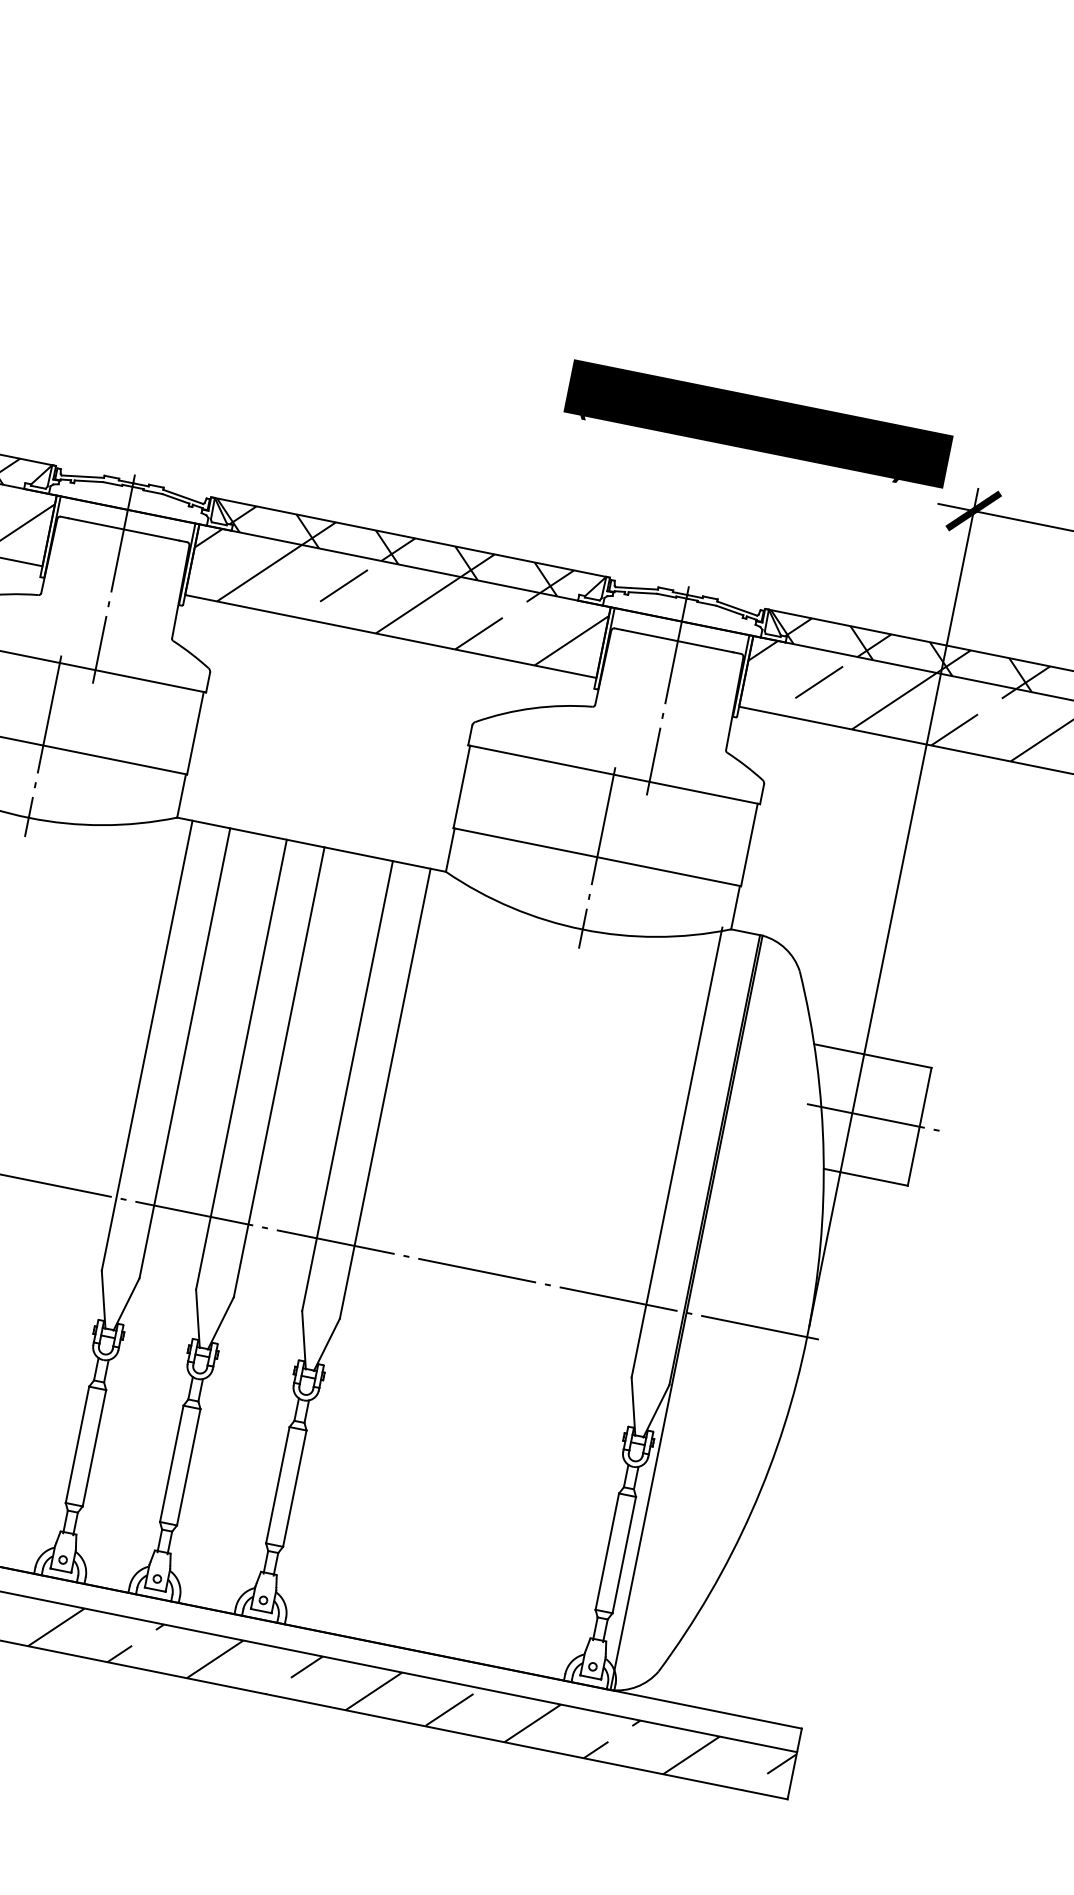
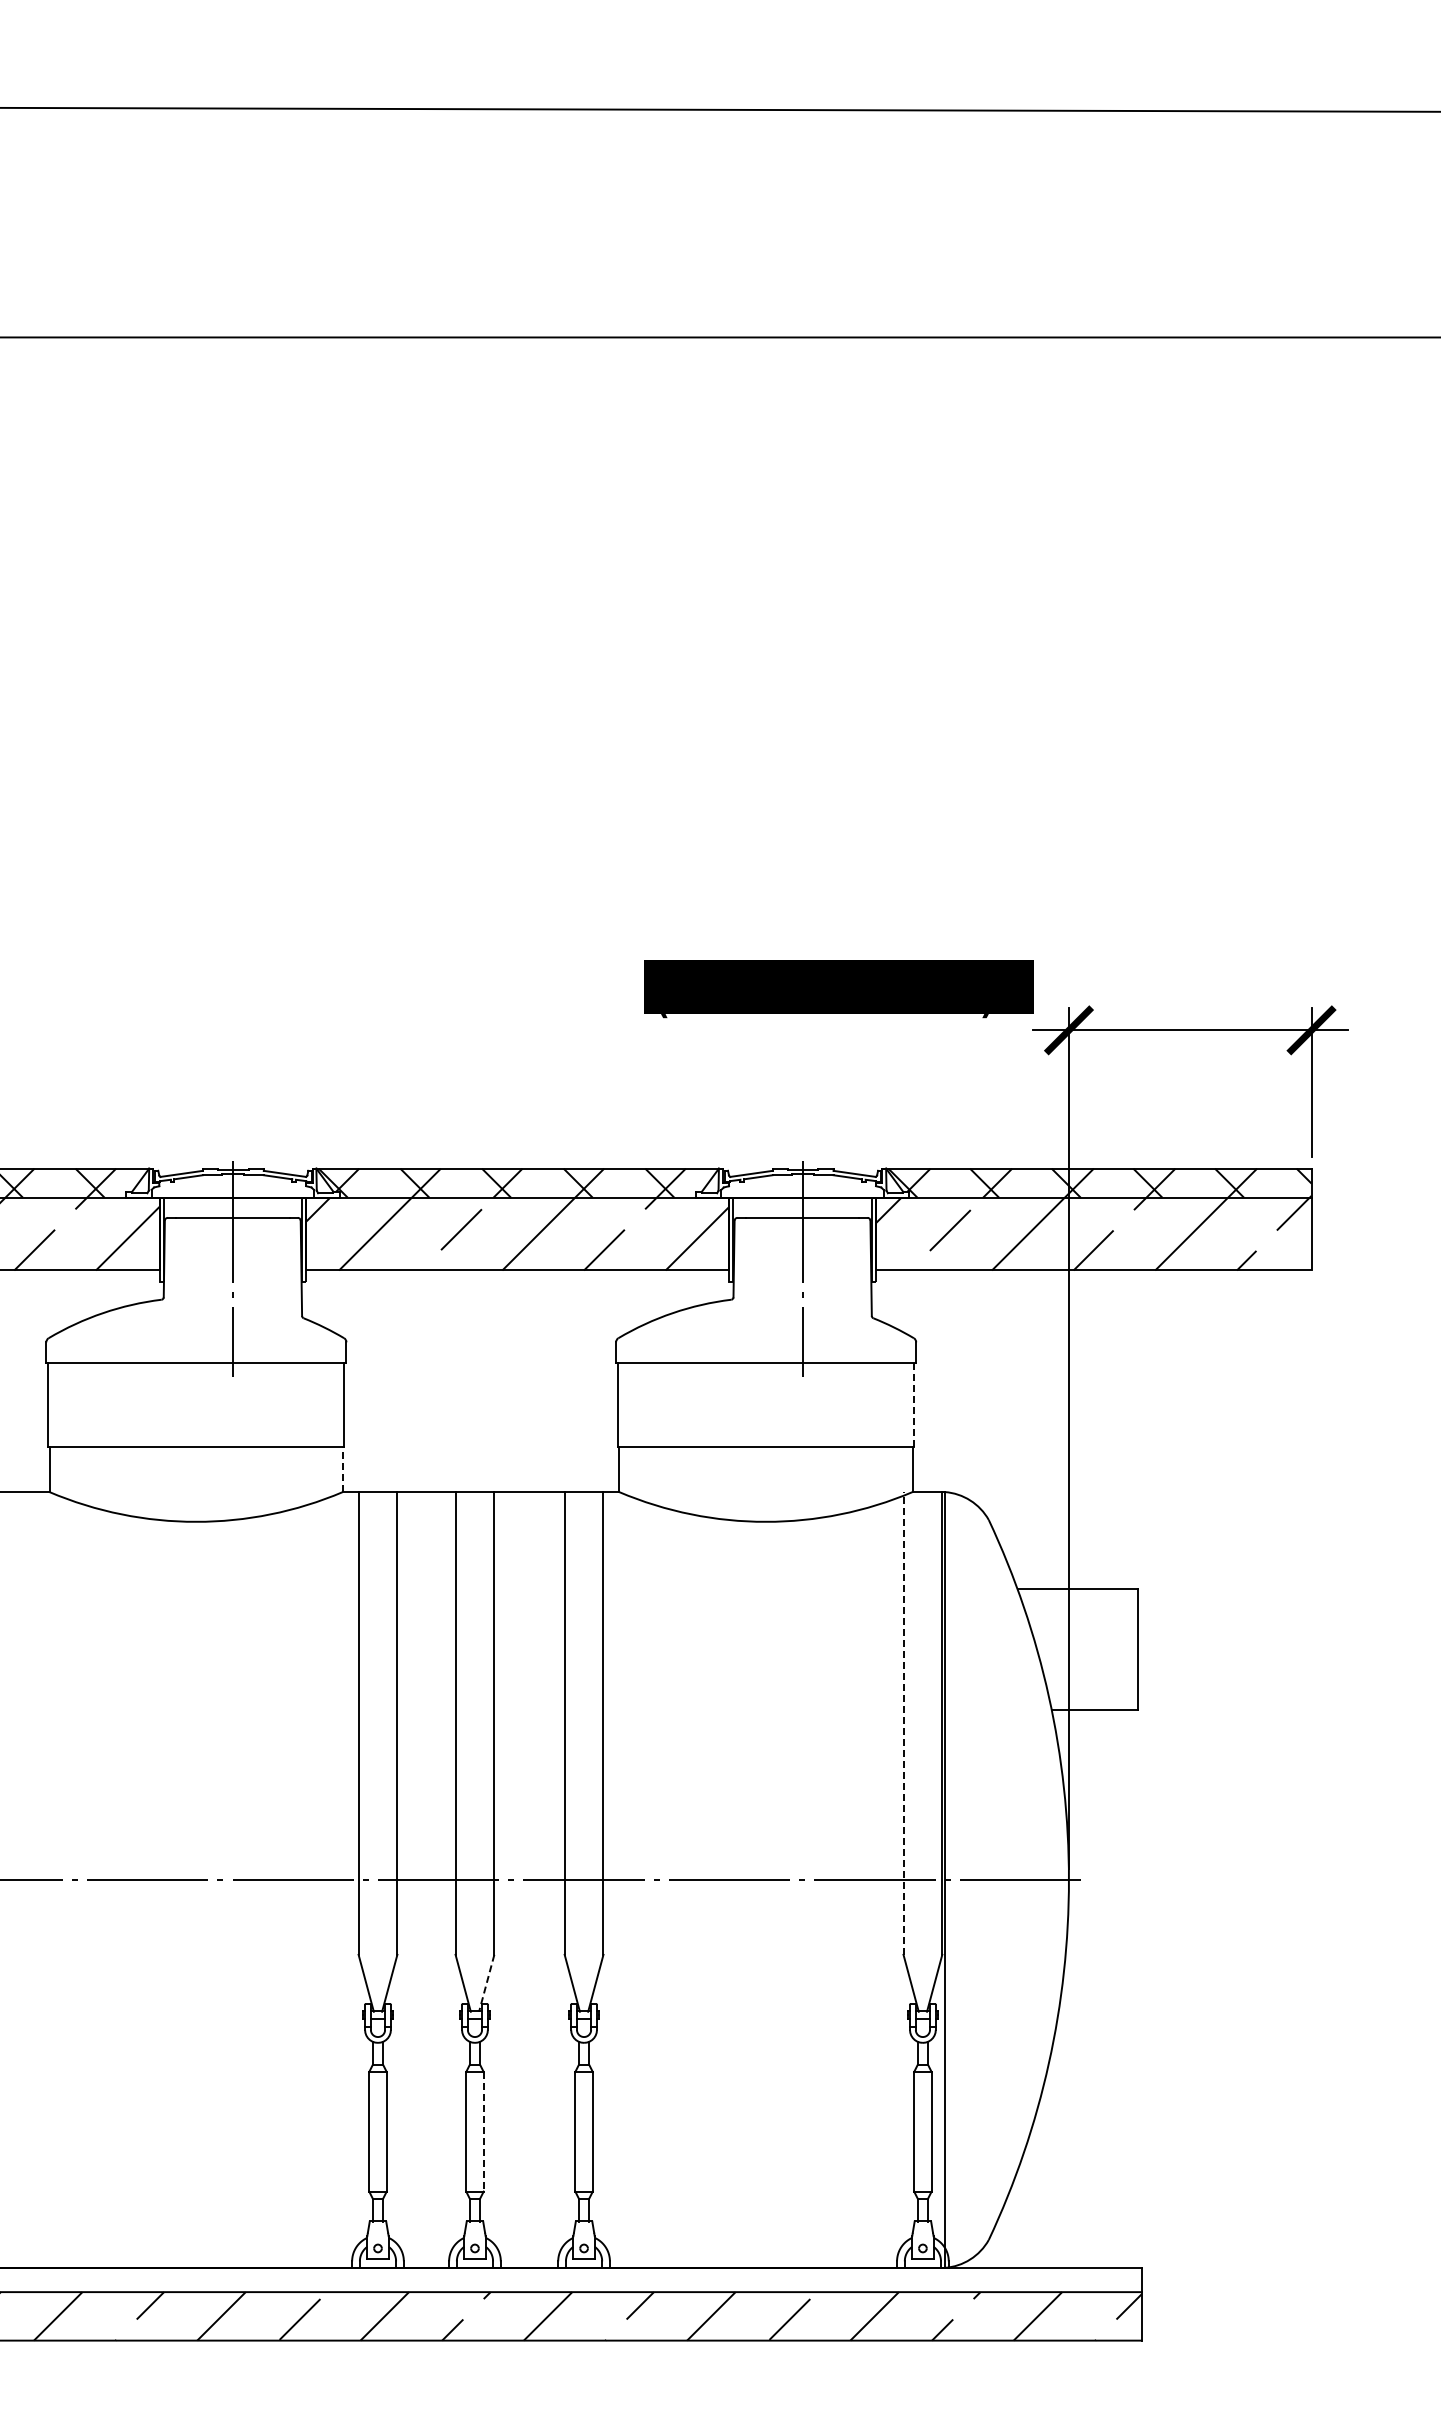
line: (43, 745) -> (196, 1447), removed
line: (181, 795) -> (342, 1469), solid -> dashed
line: (749, 844) -> (913, 1404), solid -> dashed
line: (596, 857) -> (765, 1447), removed
line: (874, 1117) -> (1091, 1649), removed
line: (677, 1151) -> (903, 1722), solid -> dashed
line: (220, 1323) -> (486, 1983), solid -> dashed
line: (188, 1466) -> (483, 2131), solid -> dashed

